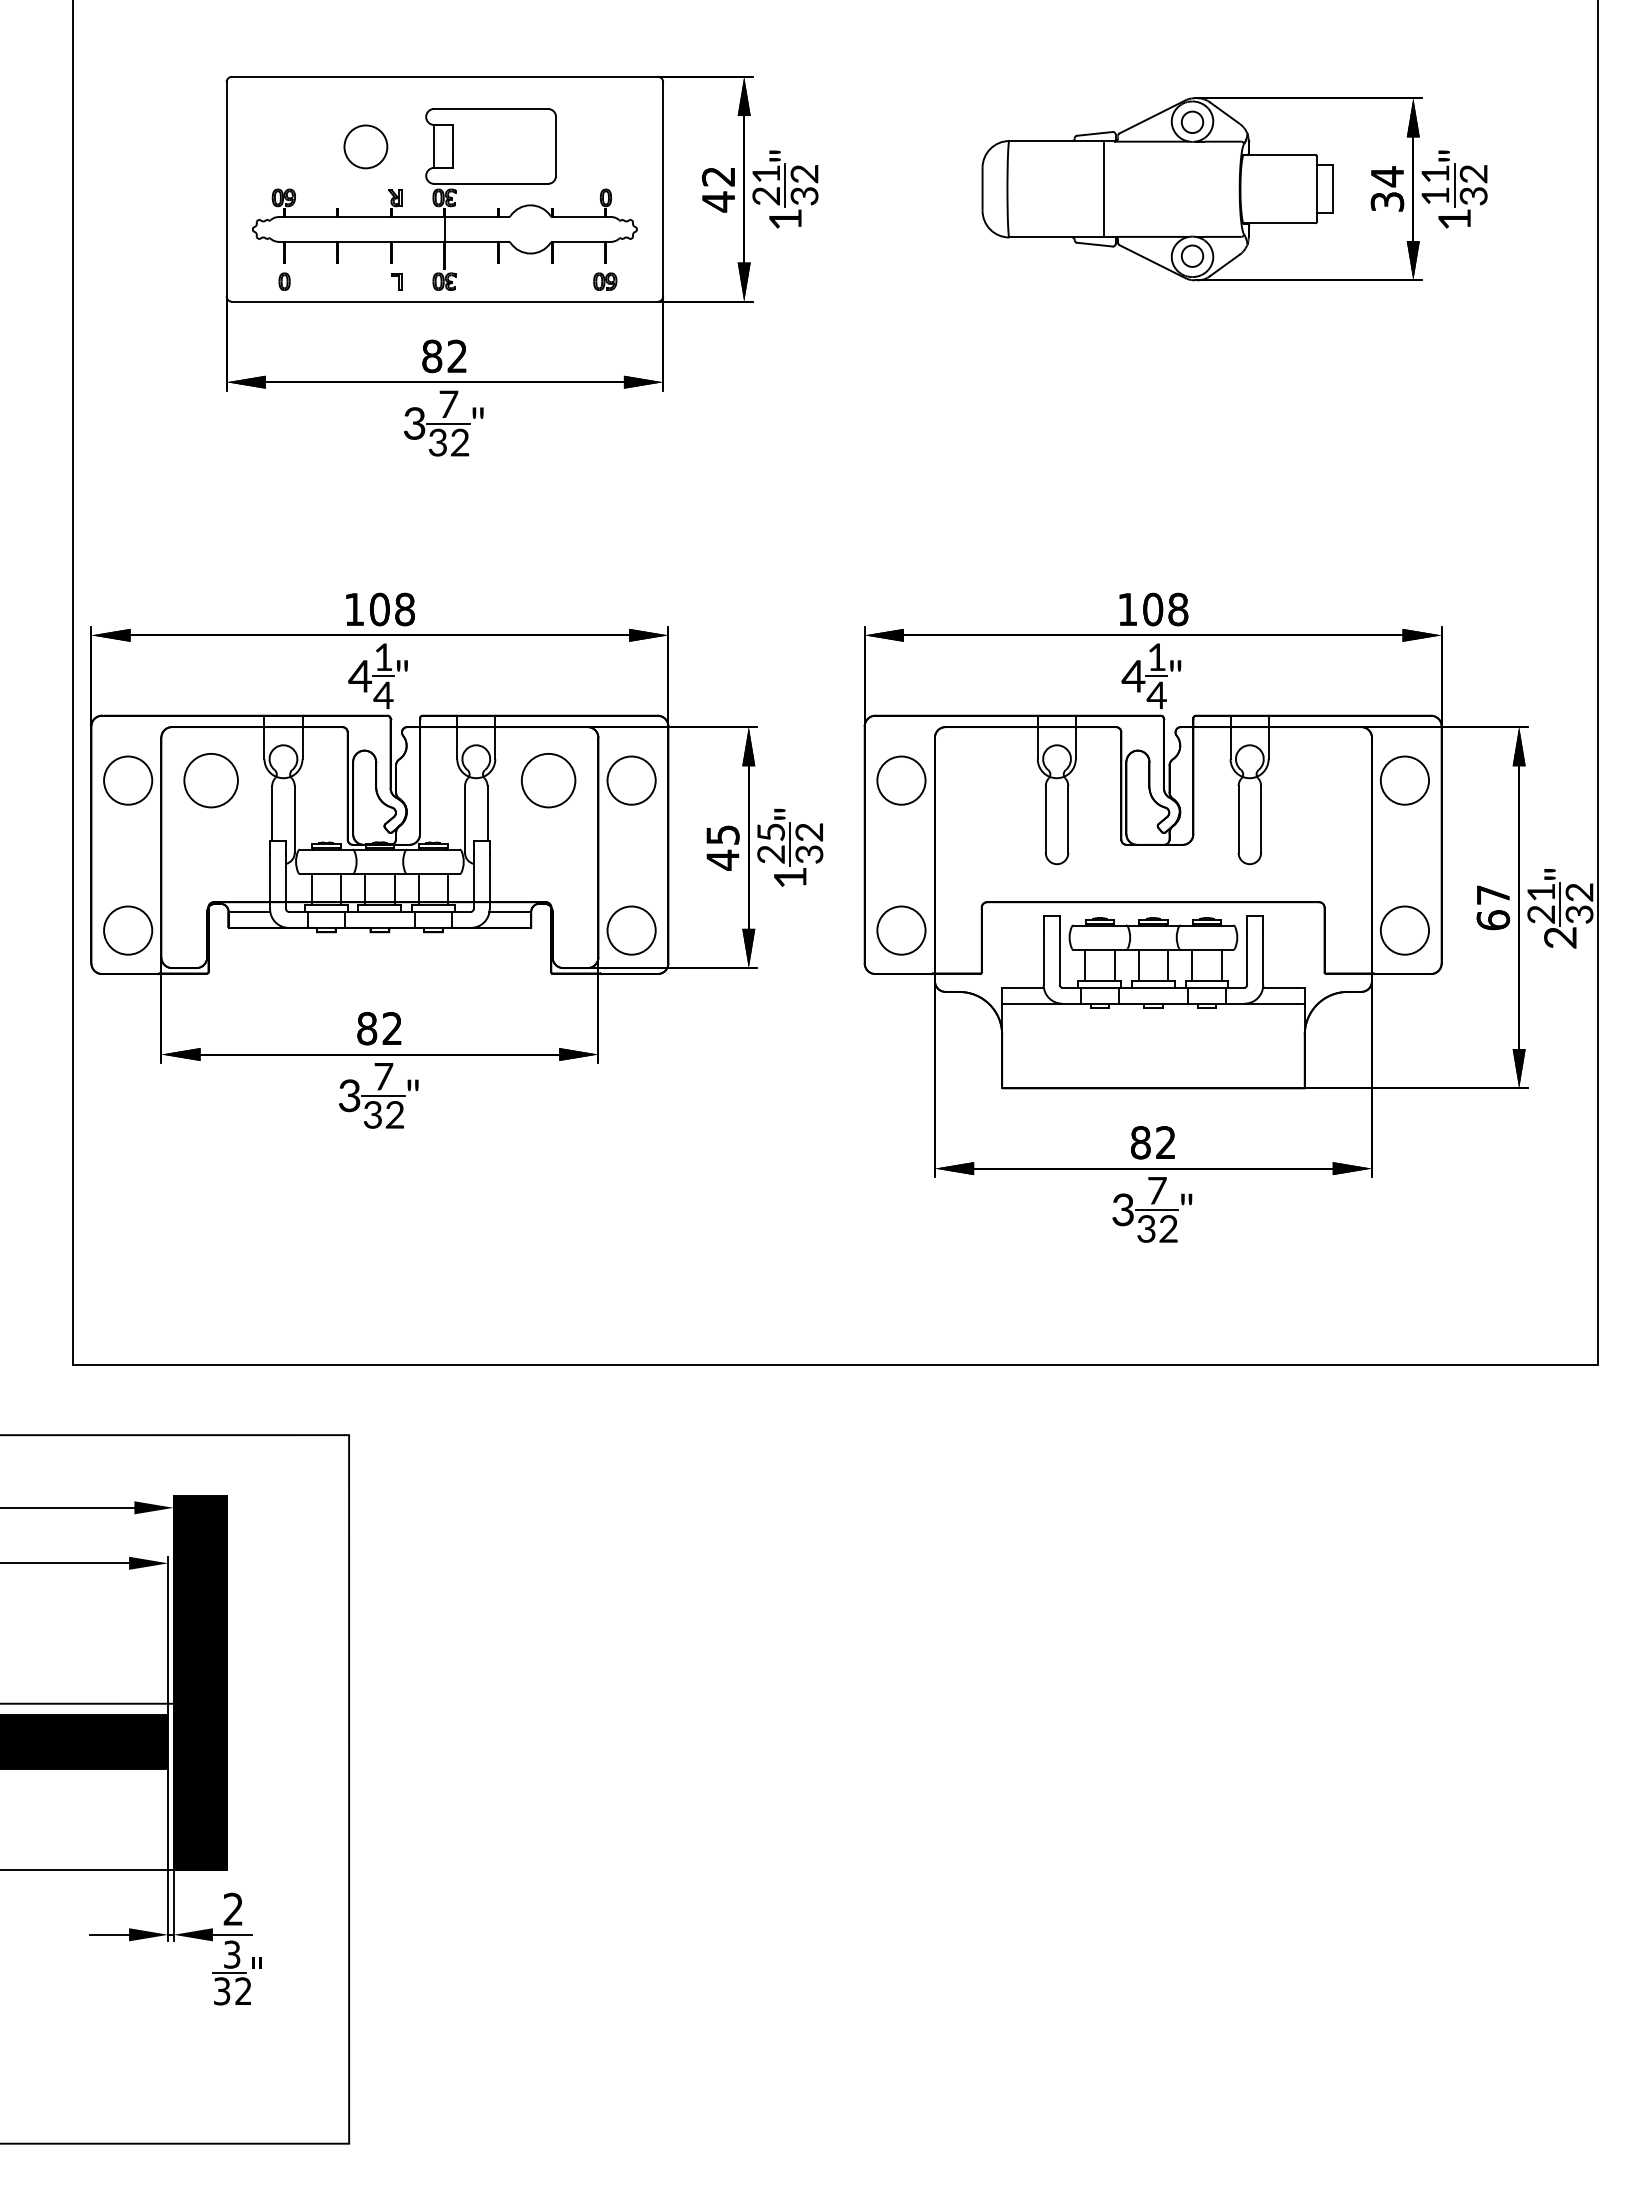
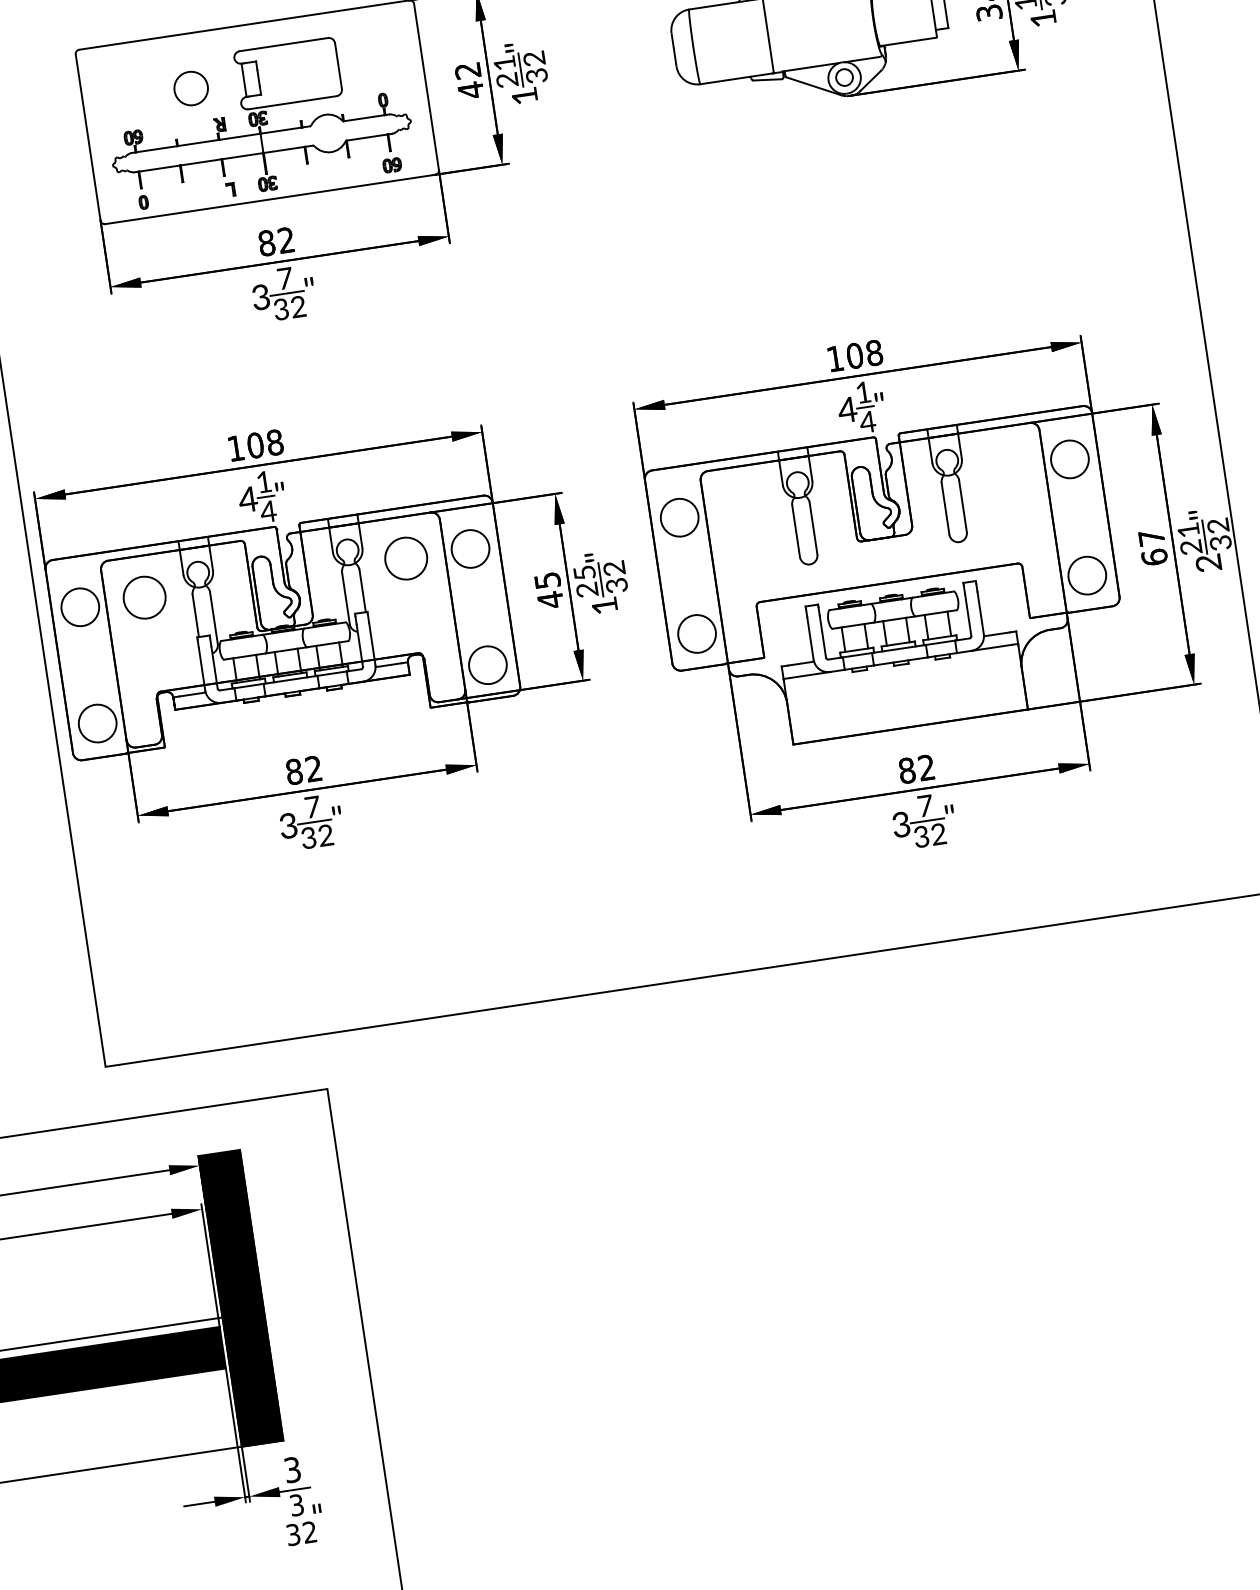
text: (232, 1909) -> (291, 1470), 2 -> 3
line: (229, 1972) -> (296, 1519), removed

